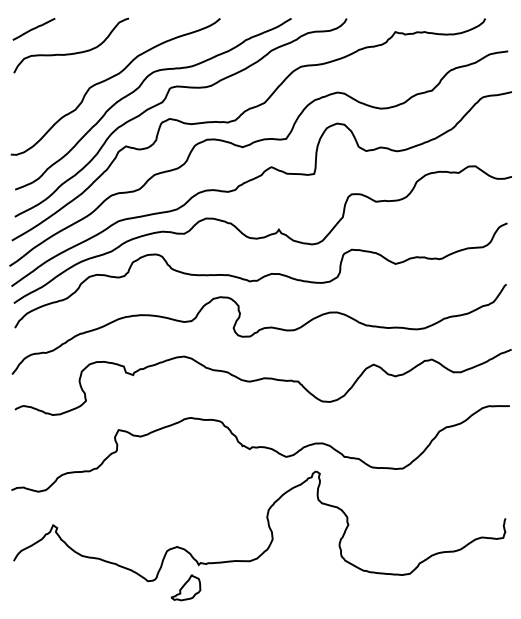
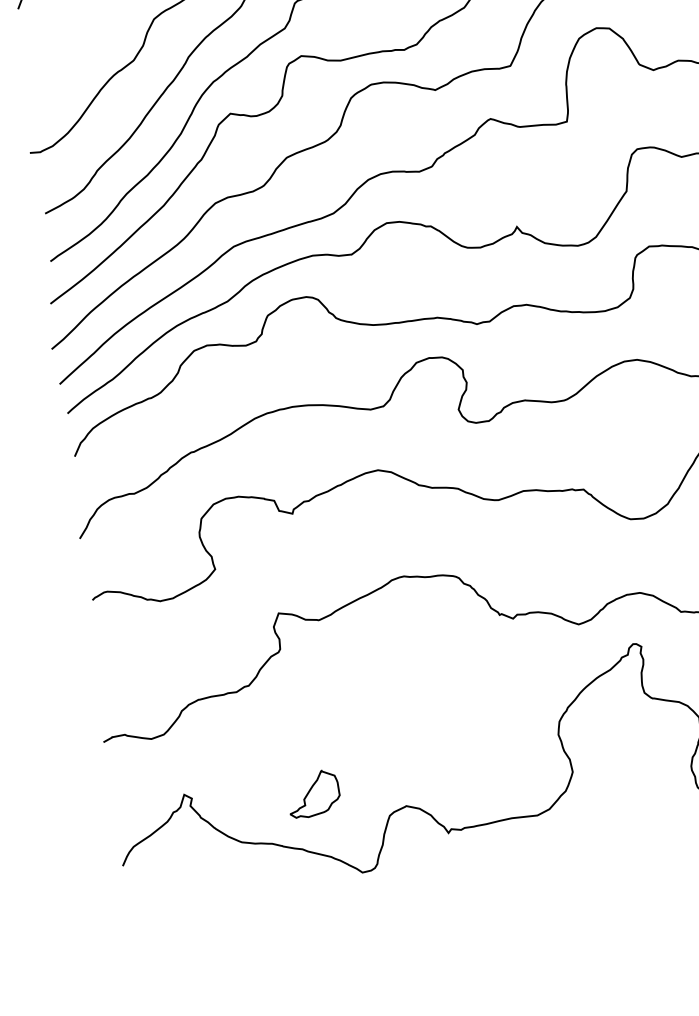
part: (185, 587) -> (313, 793), moved

